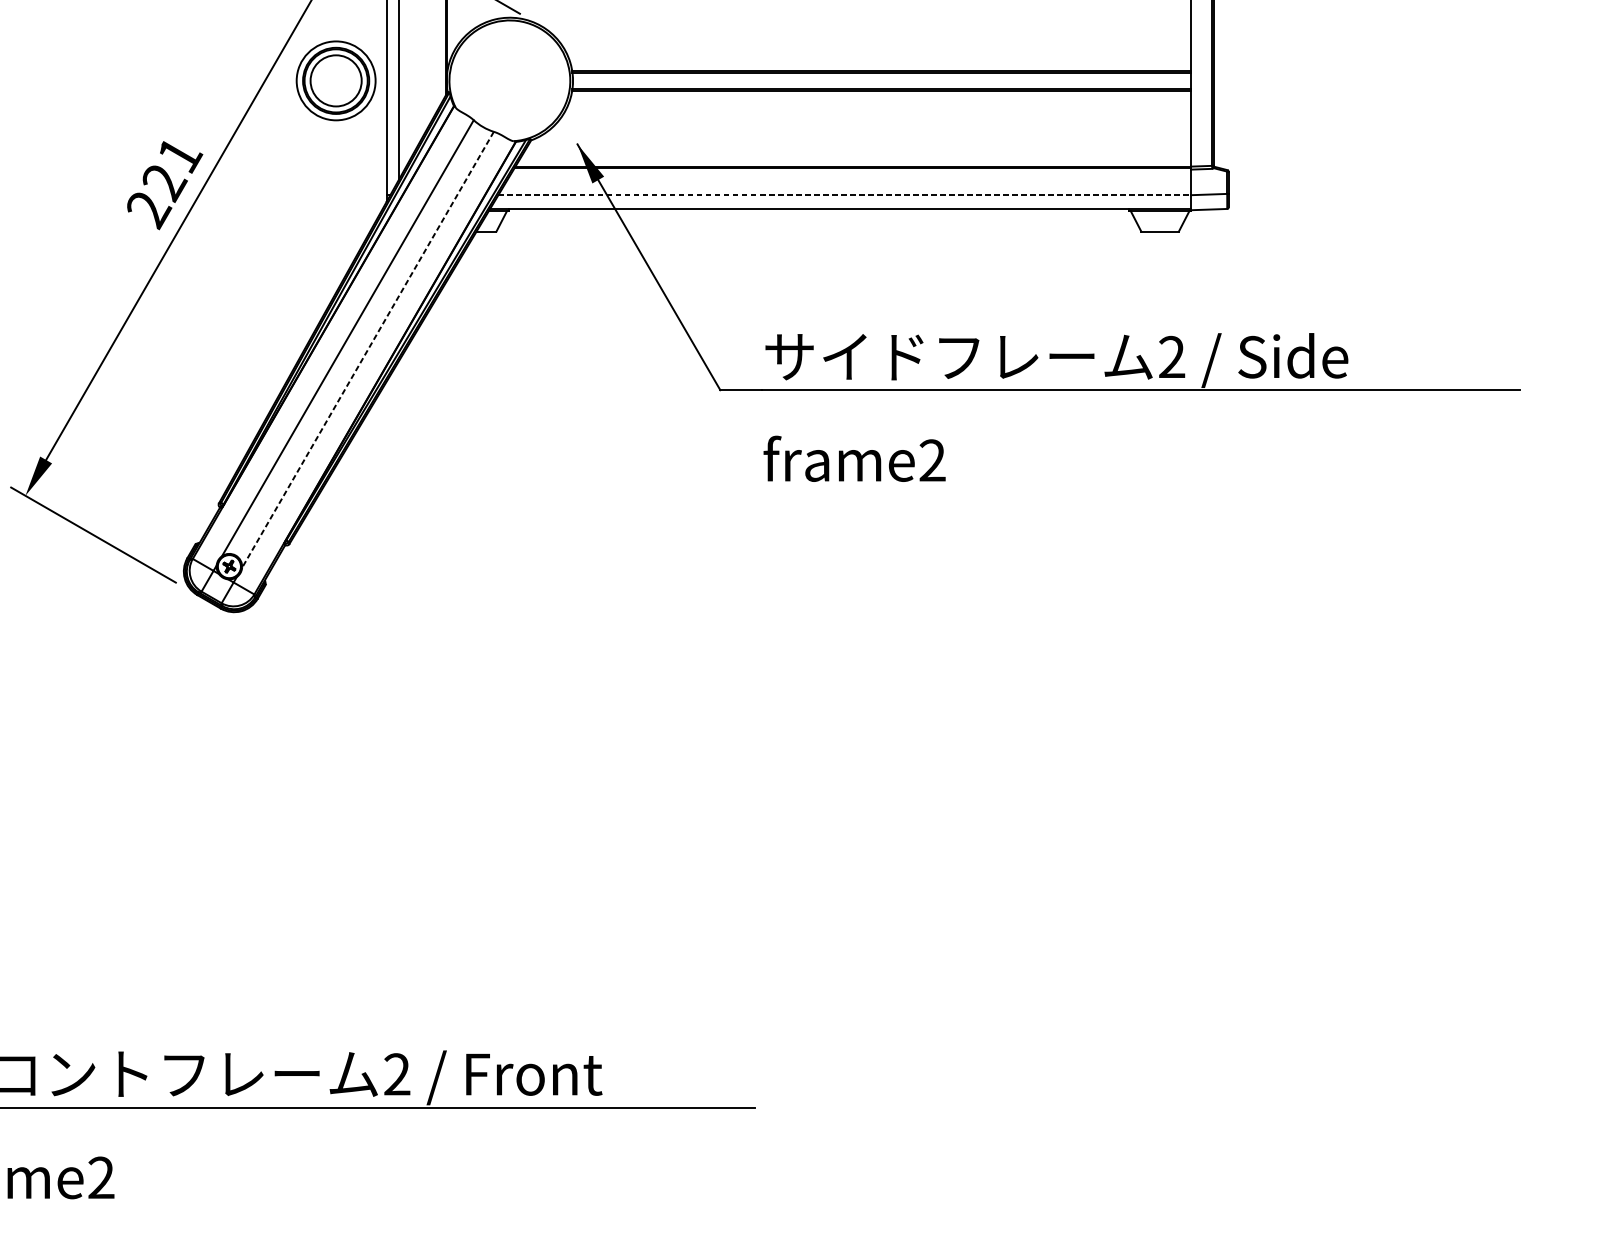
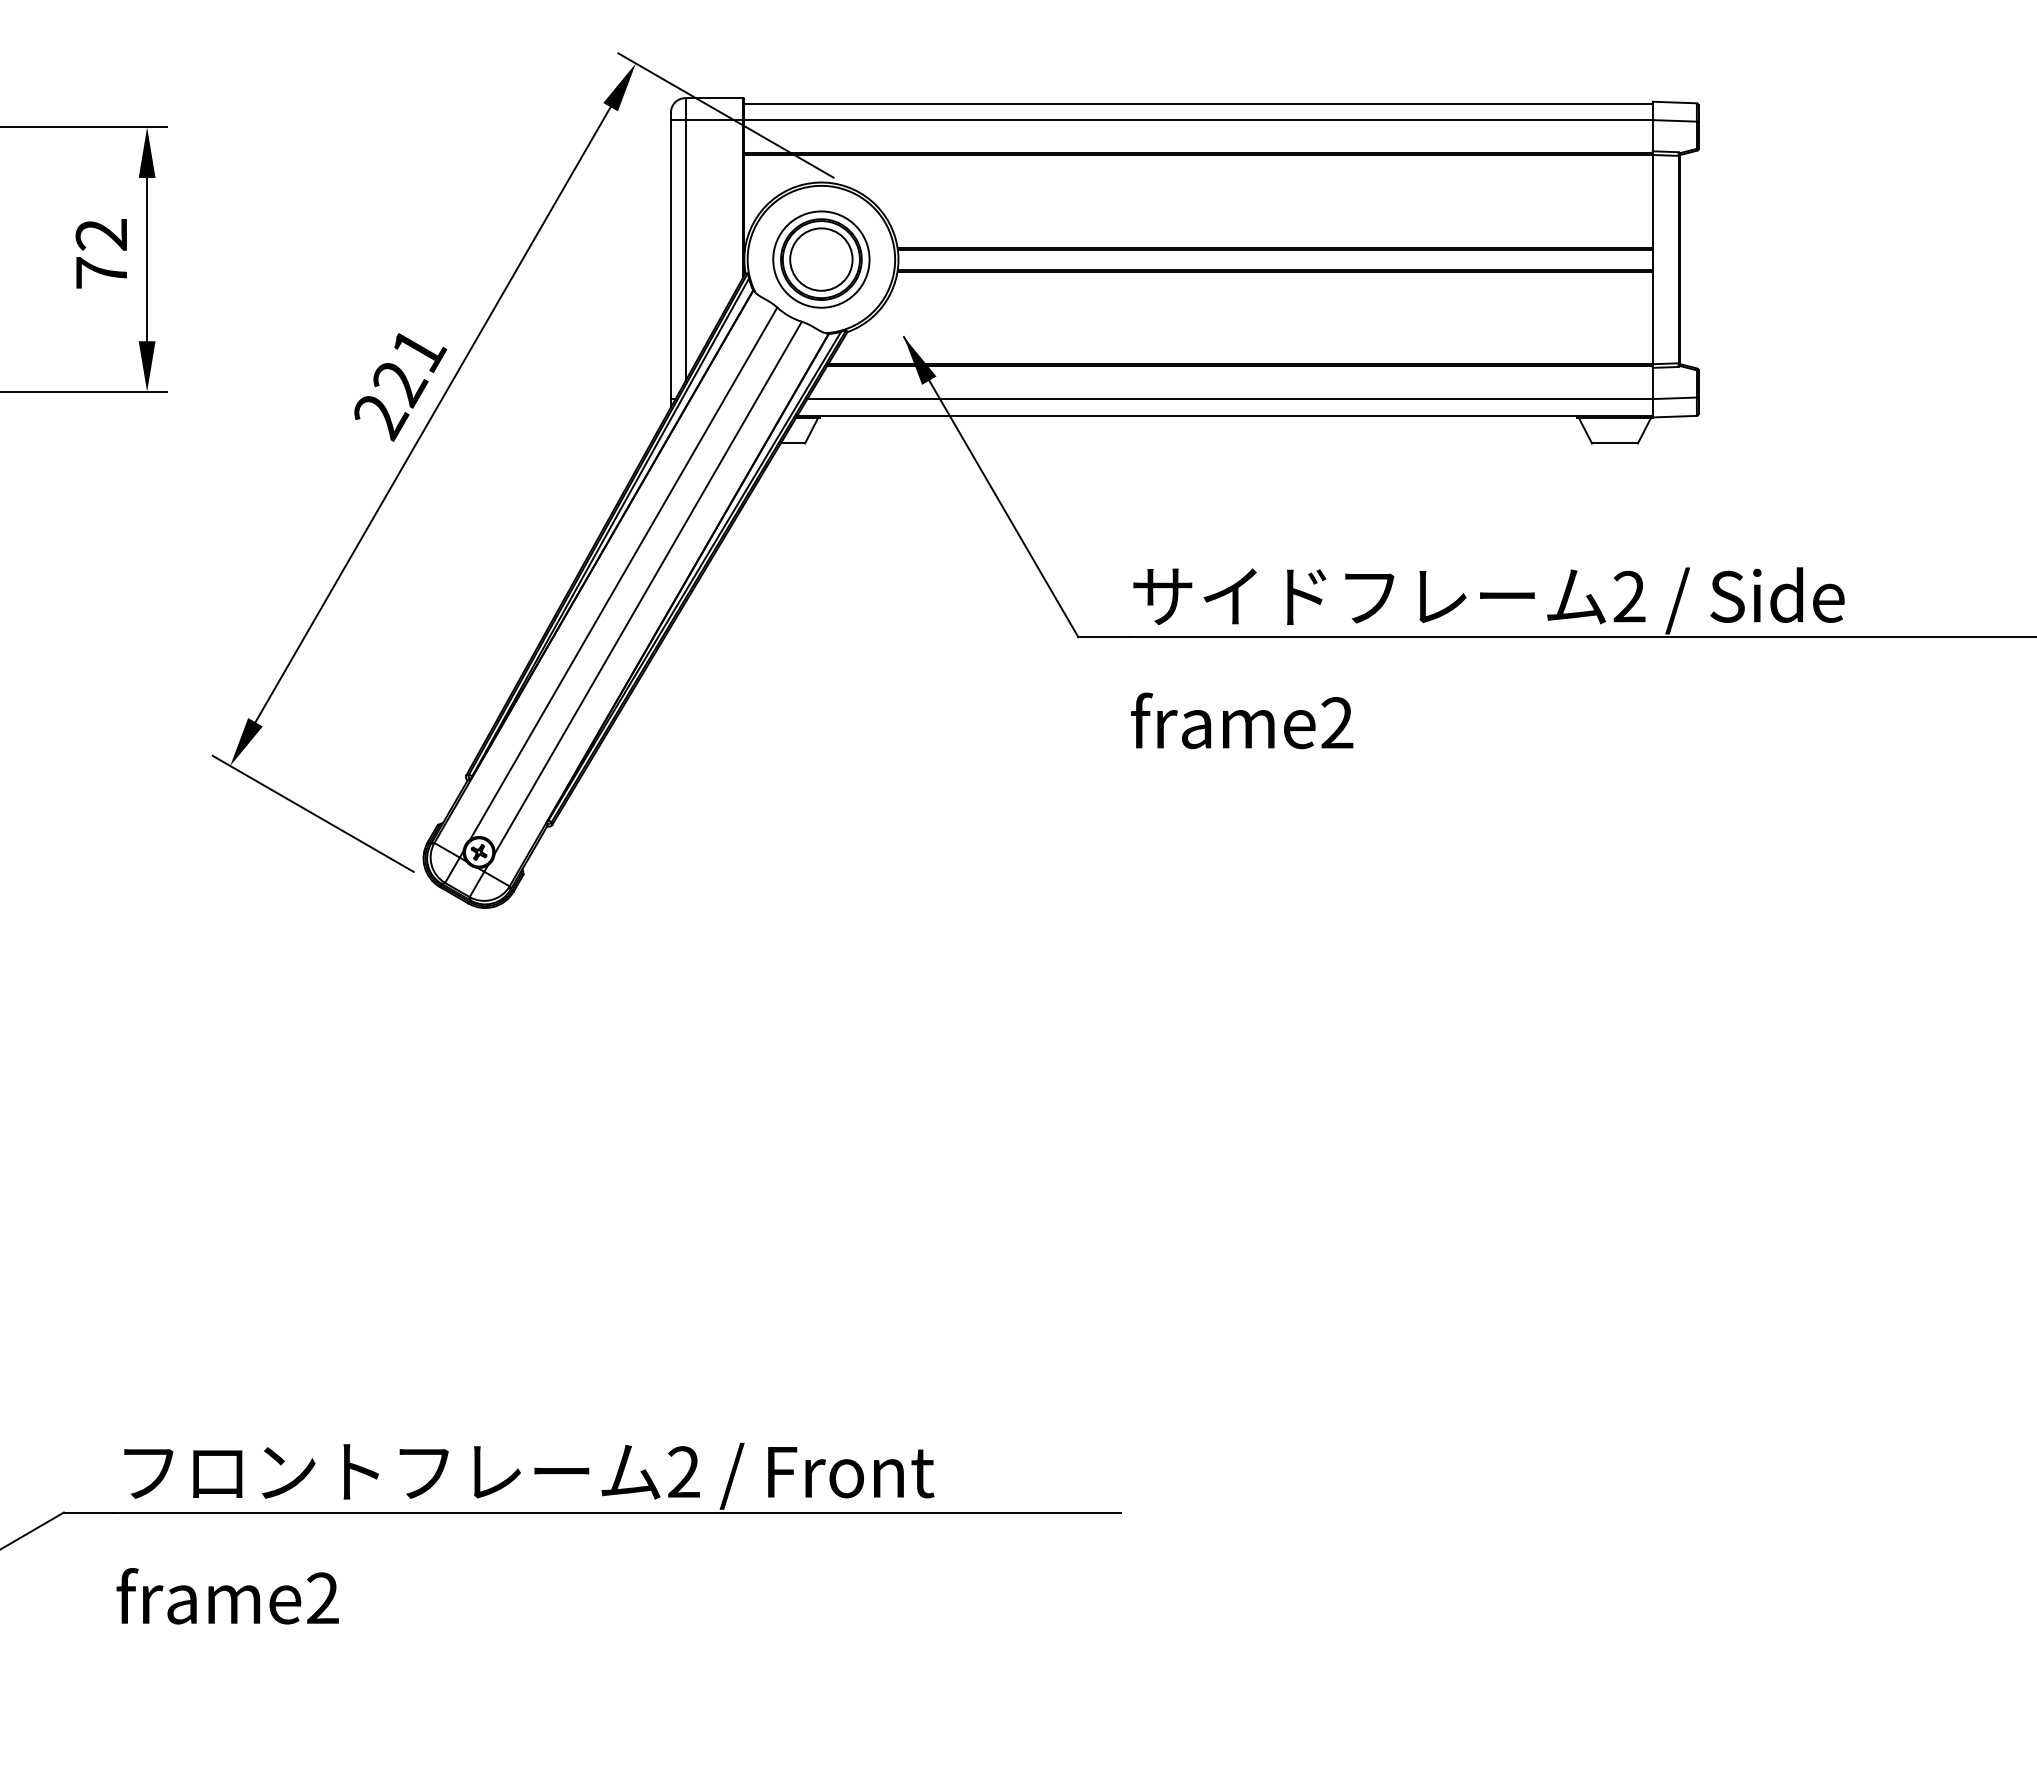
part: (336, 80) -> (821, 259), moved
line: (845, 195) -> (1230, 399), dashed -> solid
line: (368, 350) -> (648, 588), dashed -> solid

